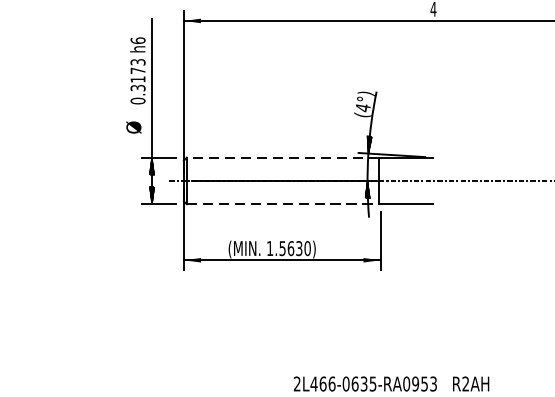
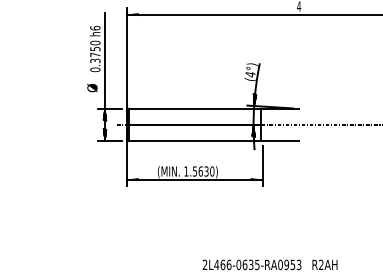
text: (138, 70) -> (95, 48), 0.3173 -> 0.3750
line: (281, 157) -> (194, 108), dashed -> solid
line: (283, 205) -> (195, 141), dashed -> solid

